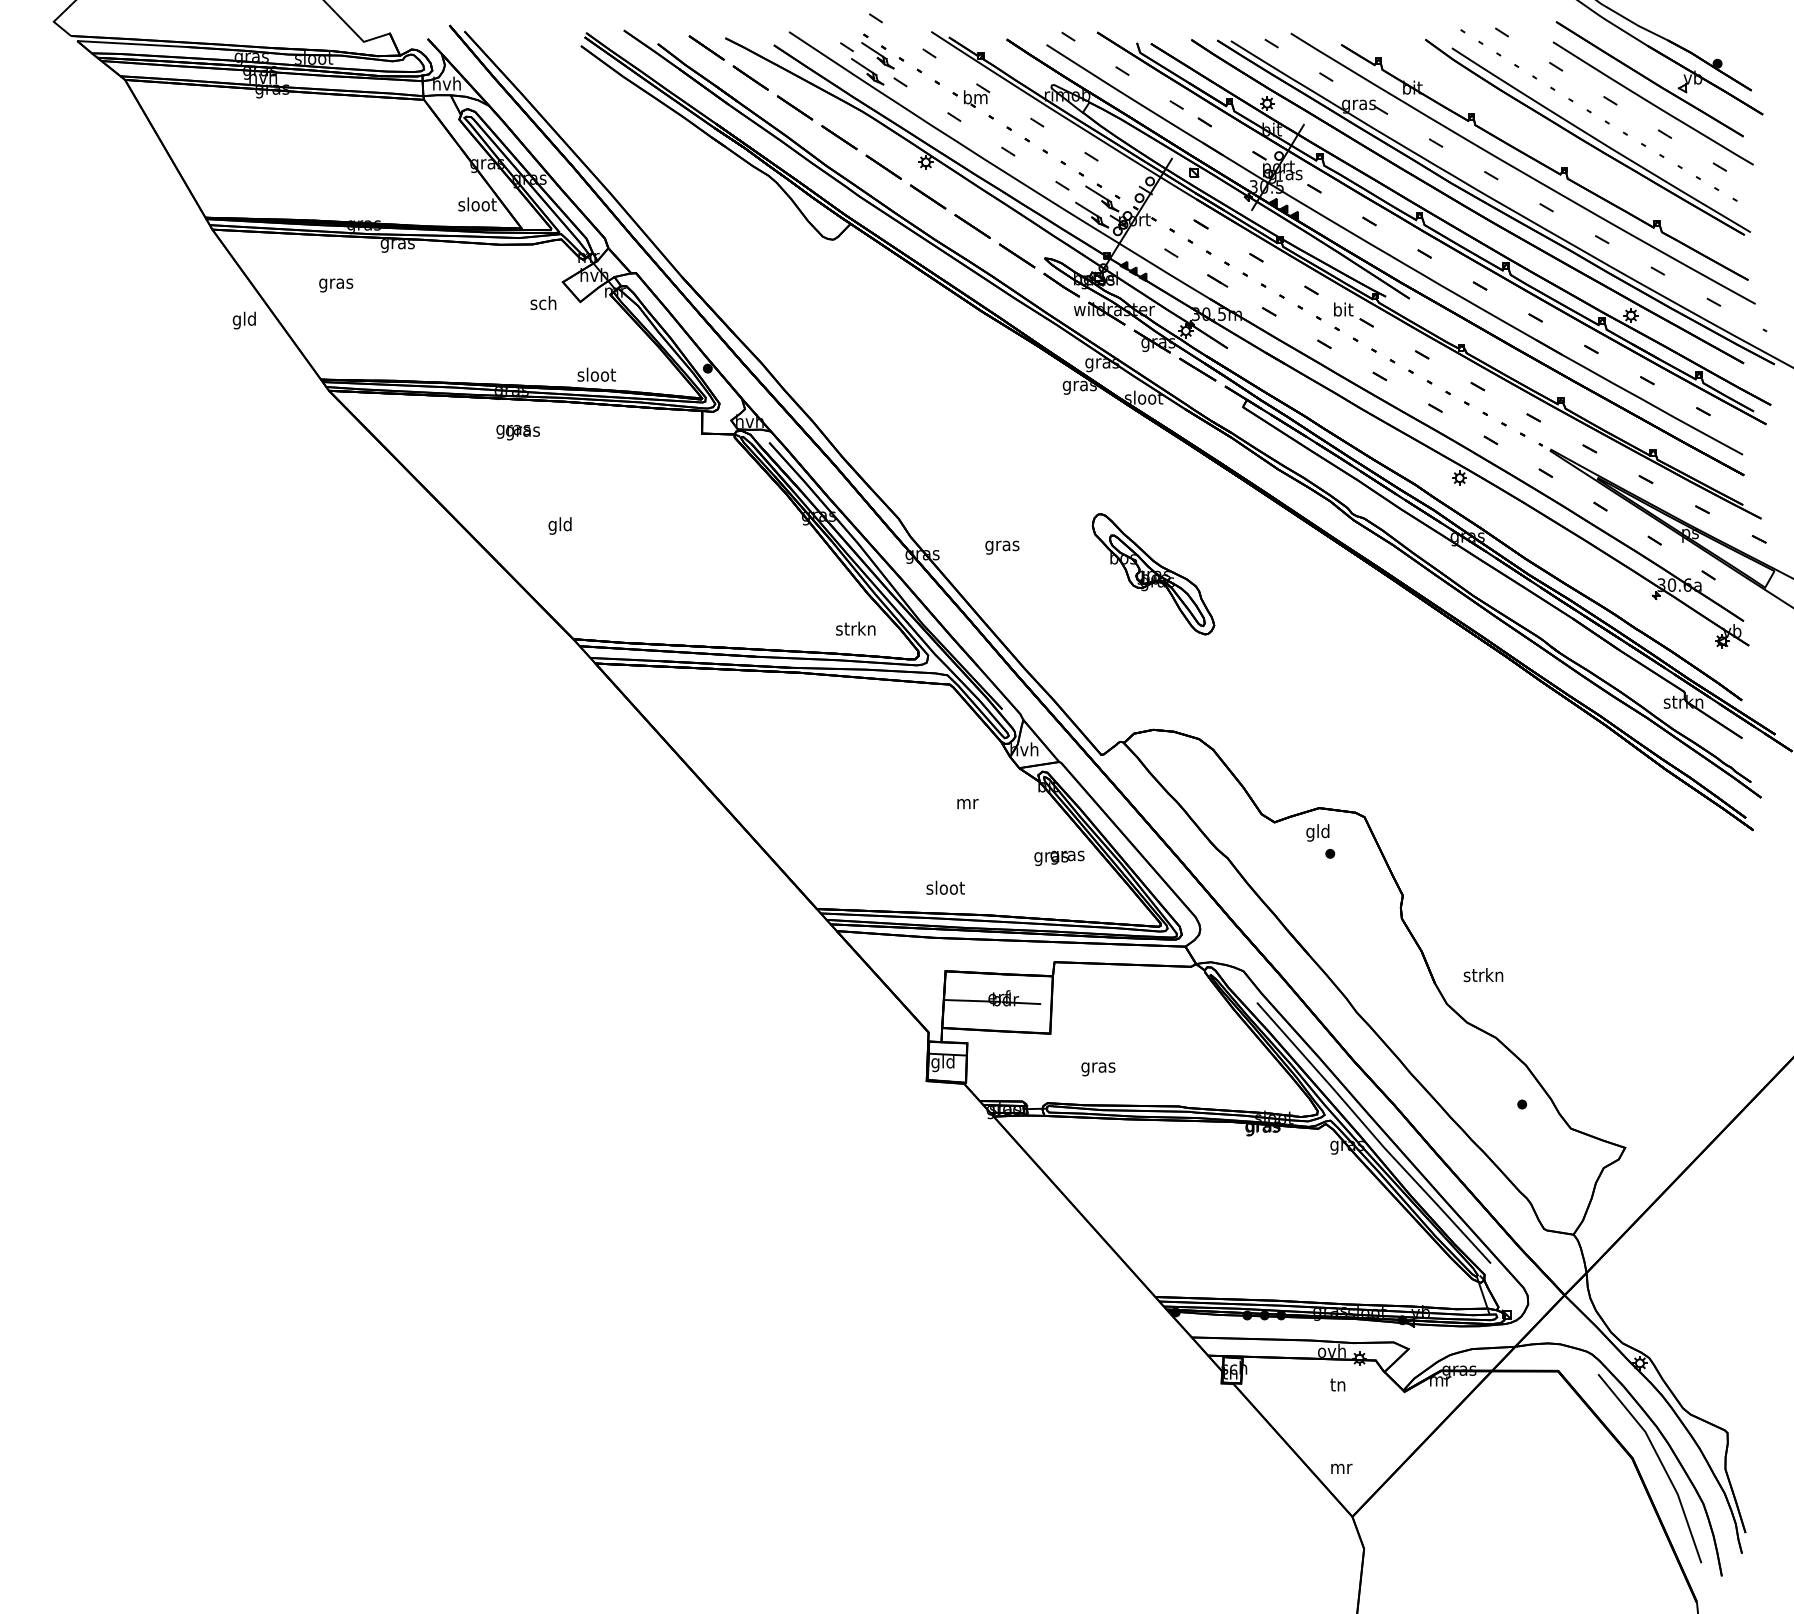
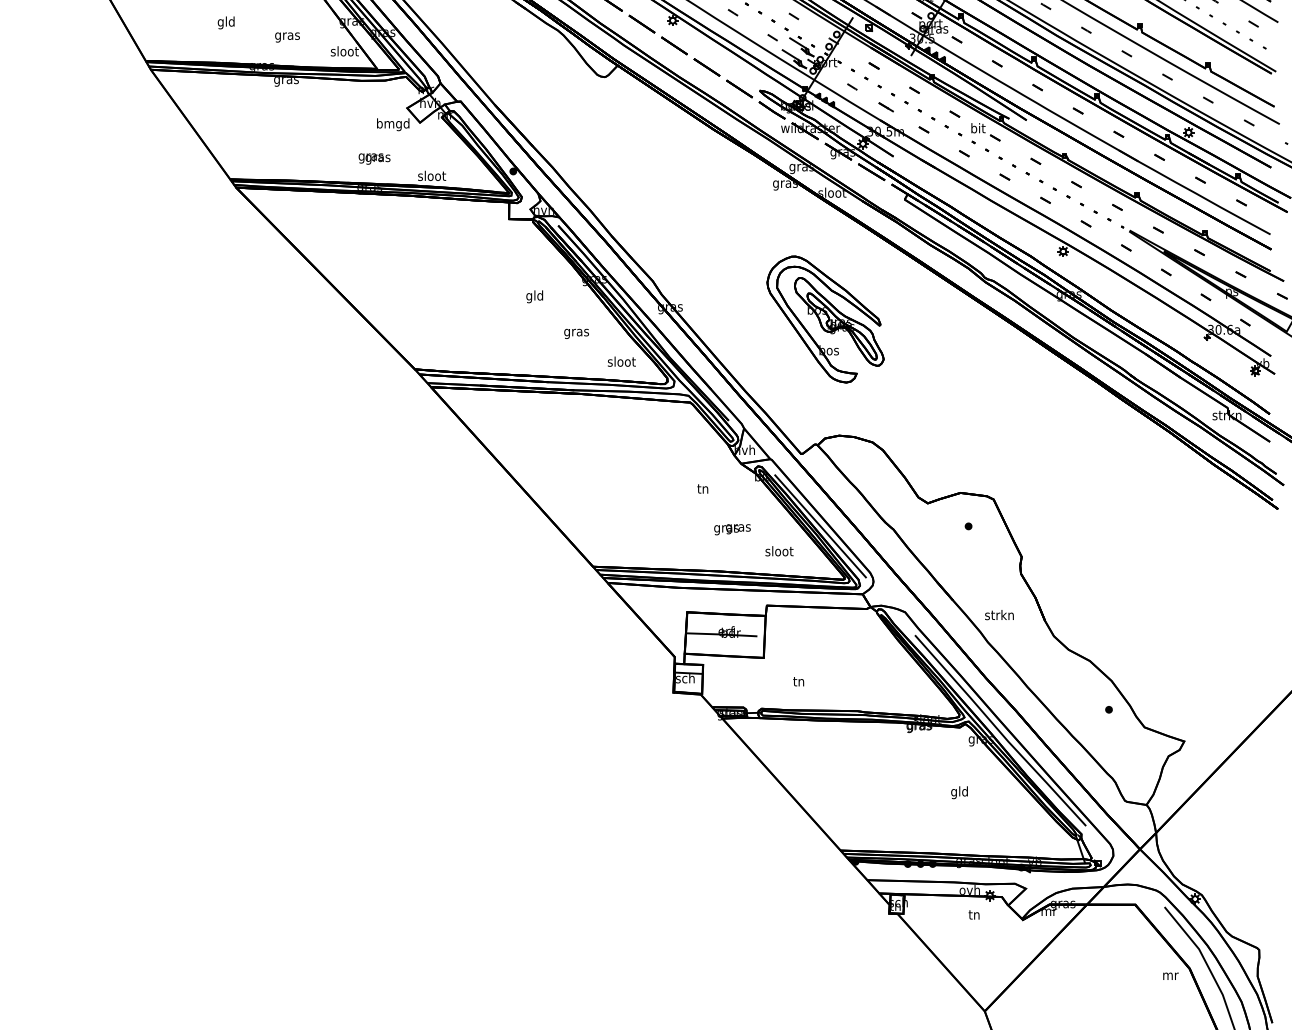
text: (336, 285) -> (287, 37), moved
text: (543, 304) -> (393, 124), sch -> bmgd
text: (243, 320) -> (225, 22), moved
text: (517, 432) -> (374, 158), moved
text: (559, 525) -> (534, 296), moved
text: (1002, 547) -> (576, 333), moved
part: (1111, 588) -> (808, 332), added
text: (855, 628) -> (621, 361), strkn -> sloot
text: (967, 802) -> (703, 488), mr -> tn
text: (1317, 832) -> (959, 792), moved
line: (1127, 853) -> (820, 526), added
text: (1059, 857) -> (732, 529), moved
text: (945, 887) -> (779, 551), moved
text: (1483, 975) -> (999, 615), moved
text: (942, 1063) -> (684, 679), gld -> sch
text: (1098, 1067) -> (799, 682), gras -> tn
text: (1341, 1468) -> (1170, 976), moved

